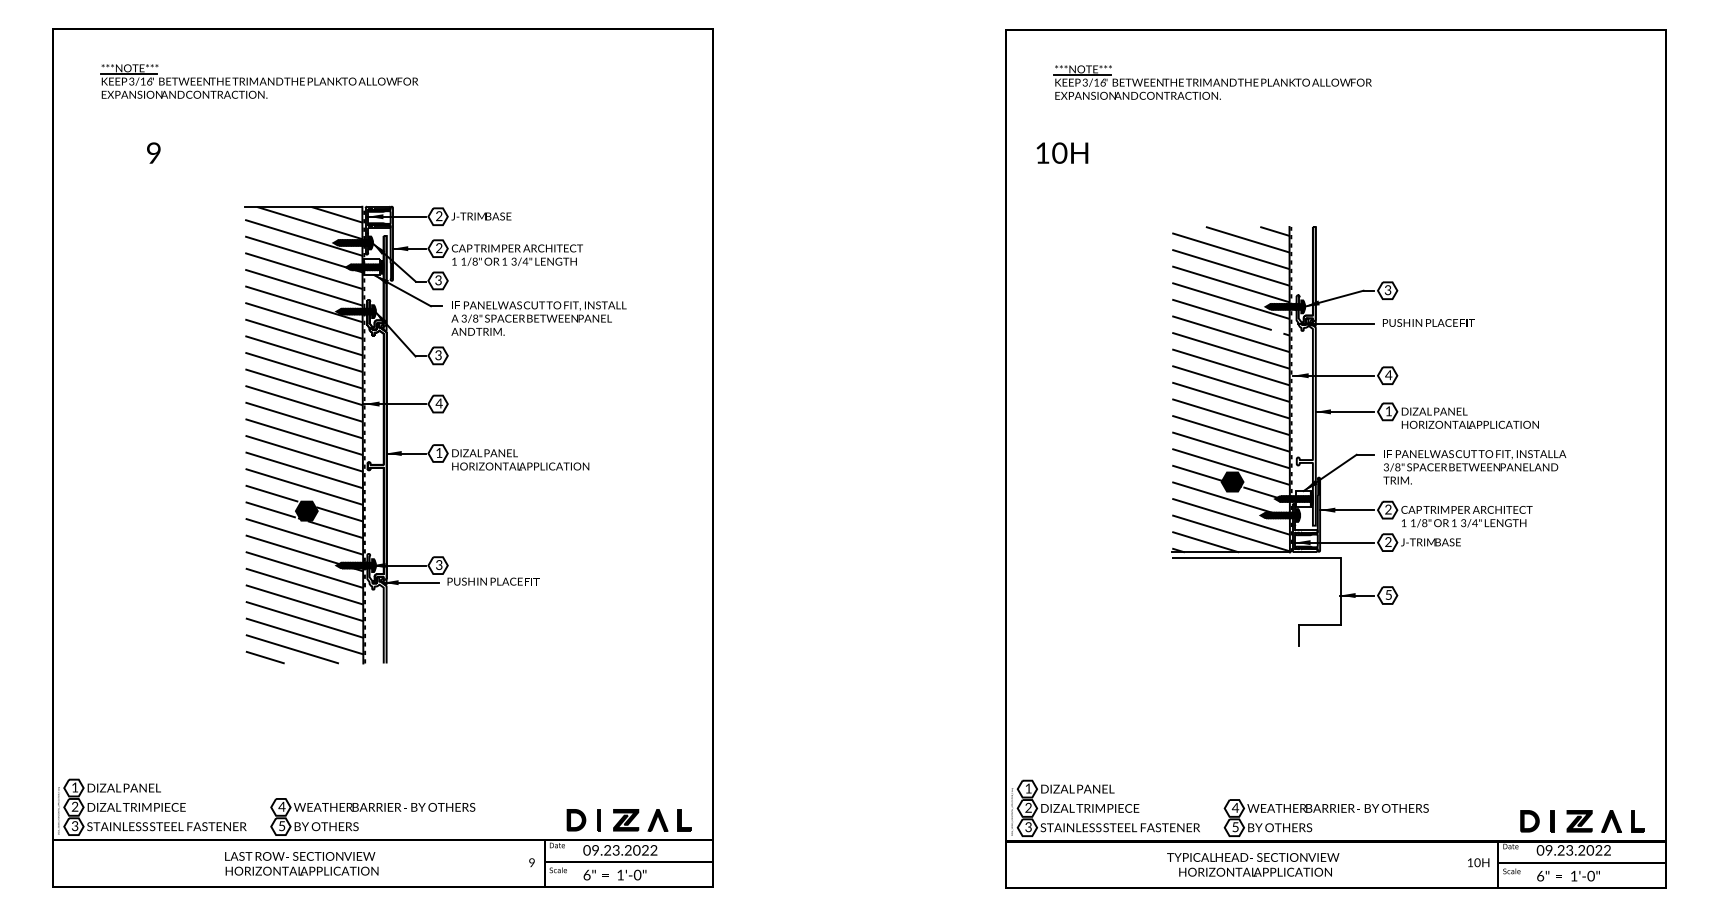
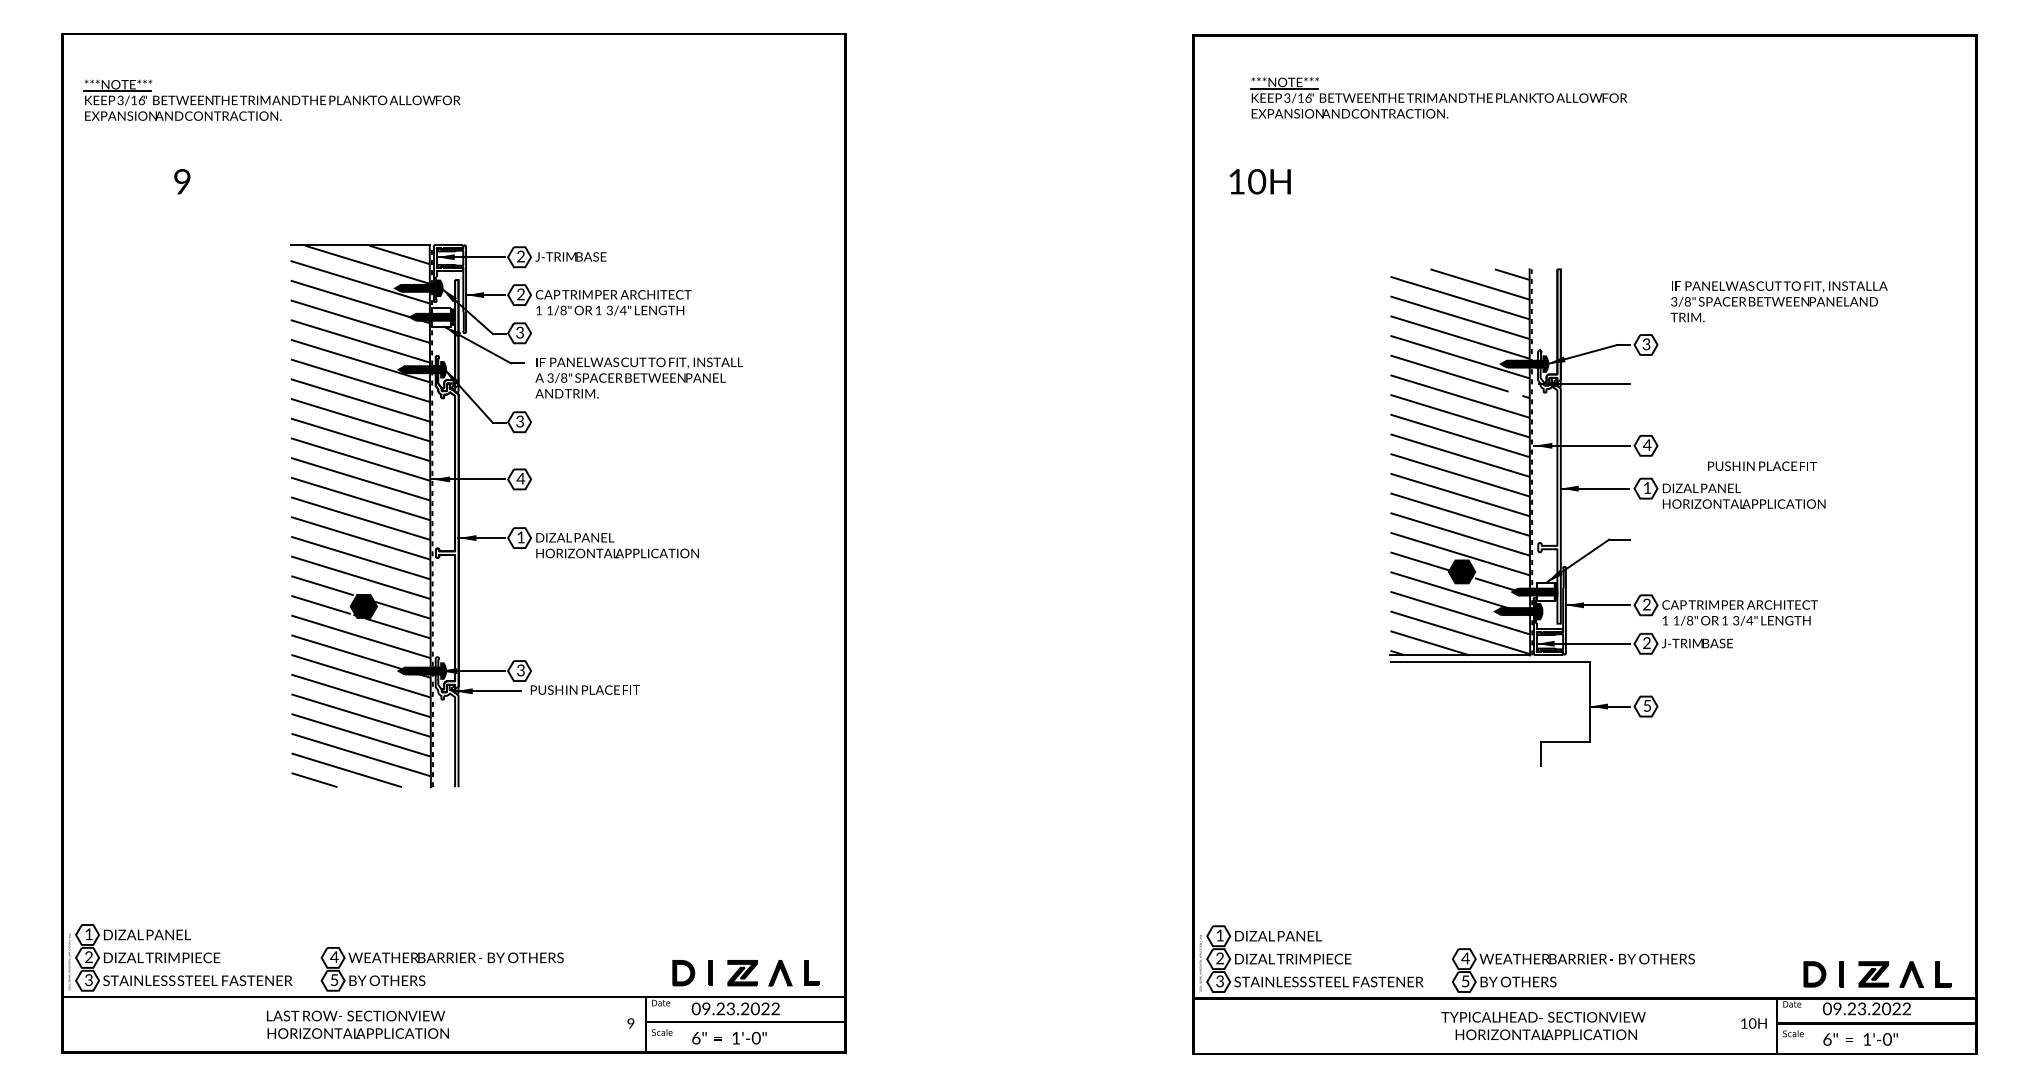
part: (259, 81) -> (272, 100), moved
text: (1428, 322) -> (1762, 465), moved
text: (1474, 467) -> (1778, 301), moved
text: (1253, 864) -> (1543, 1025), moved

